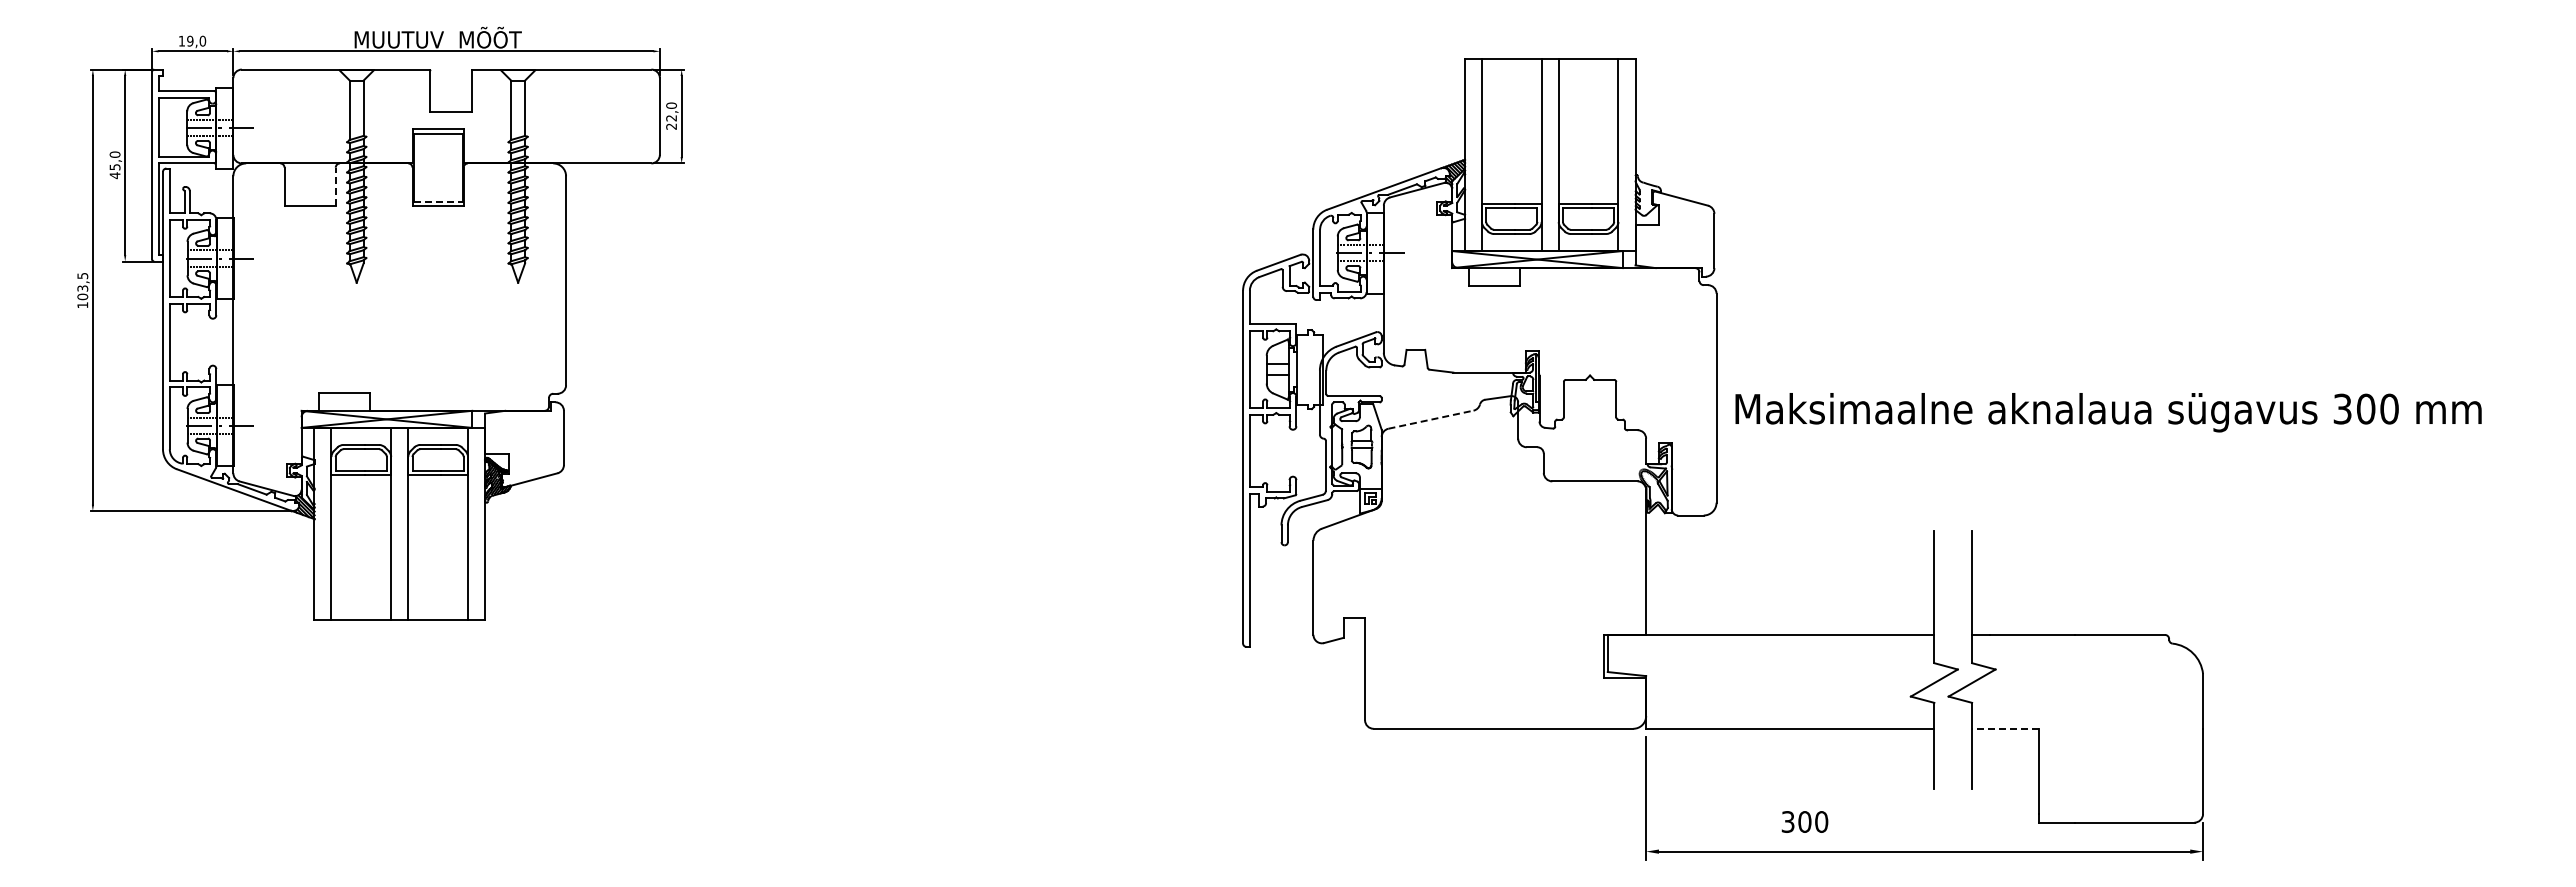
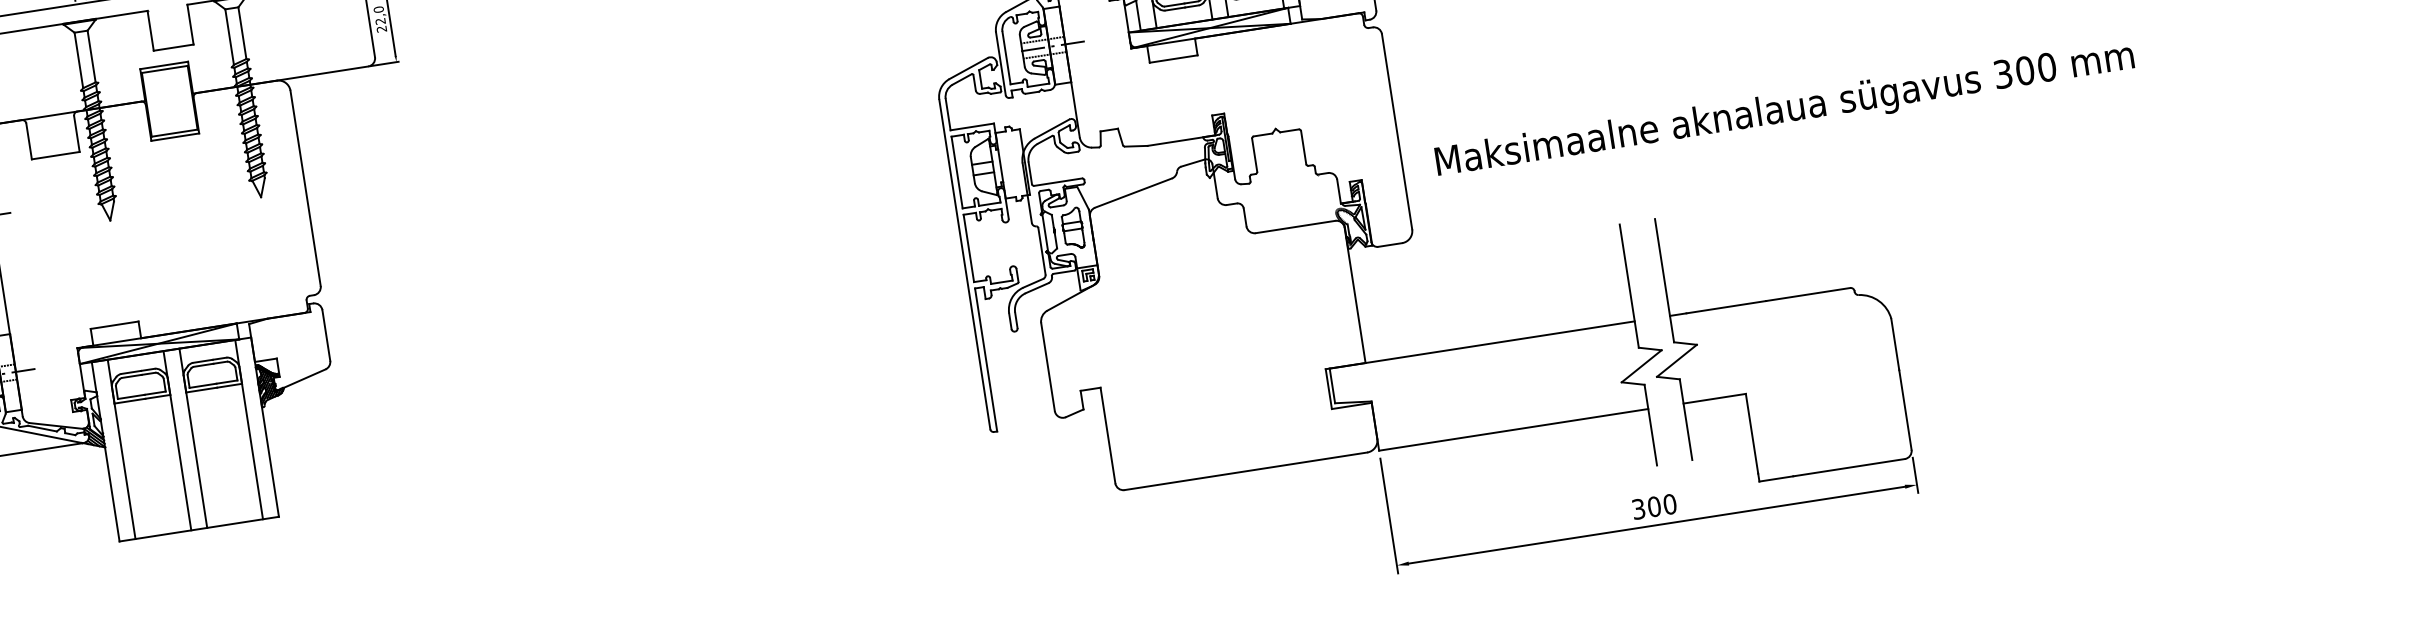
line: (335, 186) -> (76, 133), dashed -> solid
line: (438, 201) -> (174, 132), dashed -> solid
text: (2108, 412) -> (1785, 111), moved
line: (1431, 419) -> (1133, 192), dashed -> solid
line: (2004, 728) -> (1713, 398), dashed -> solid
text: (1804, 821) -> (1653, 506), moved

